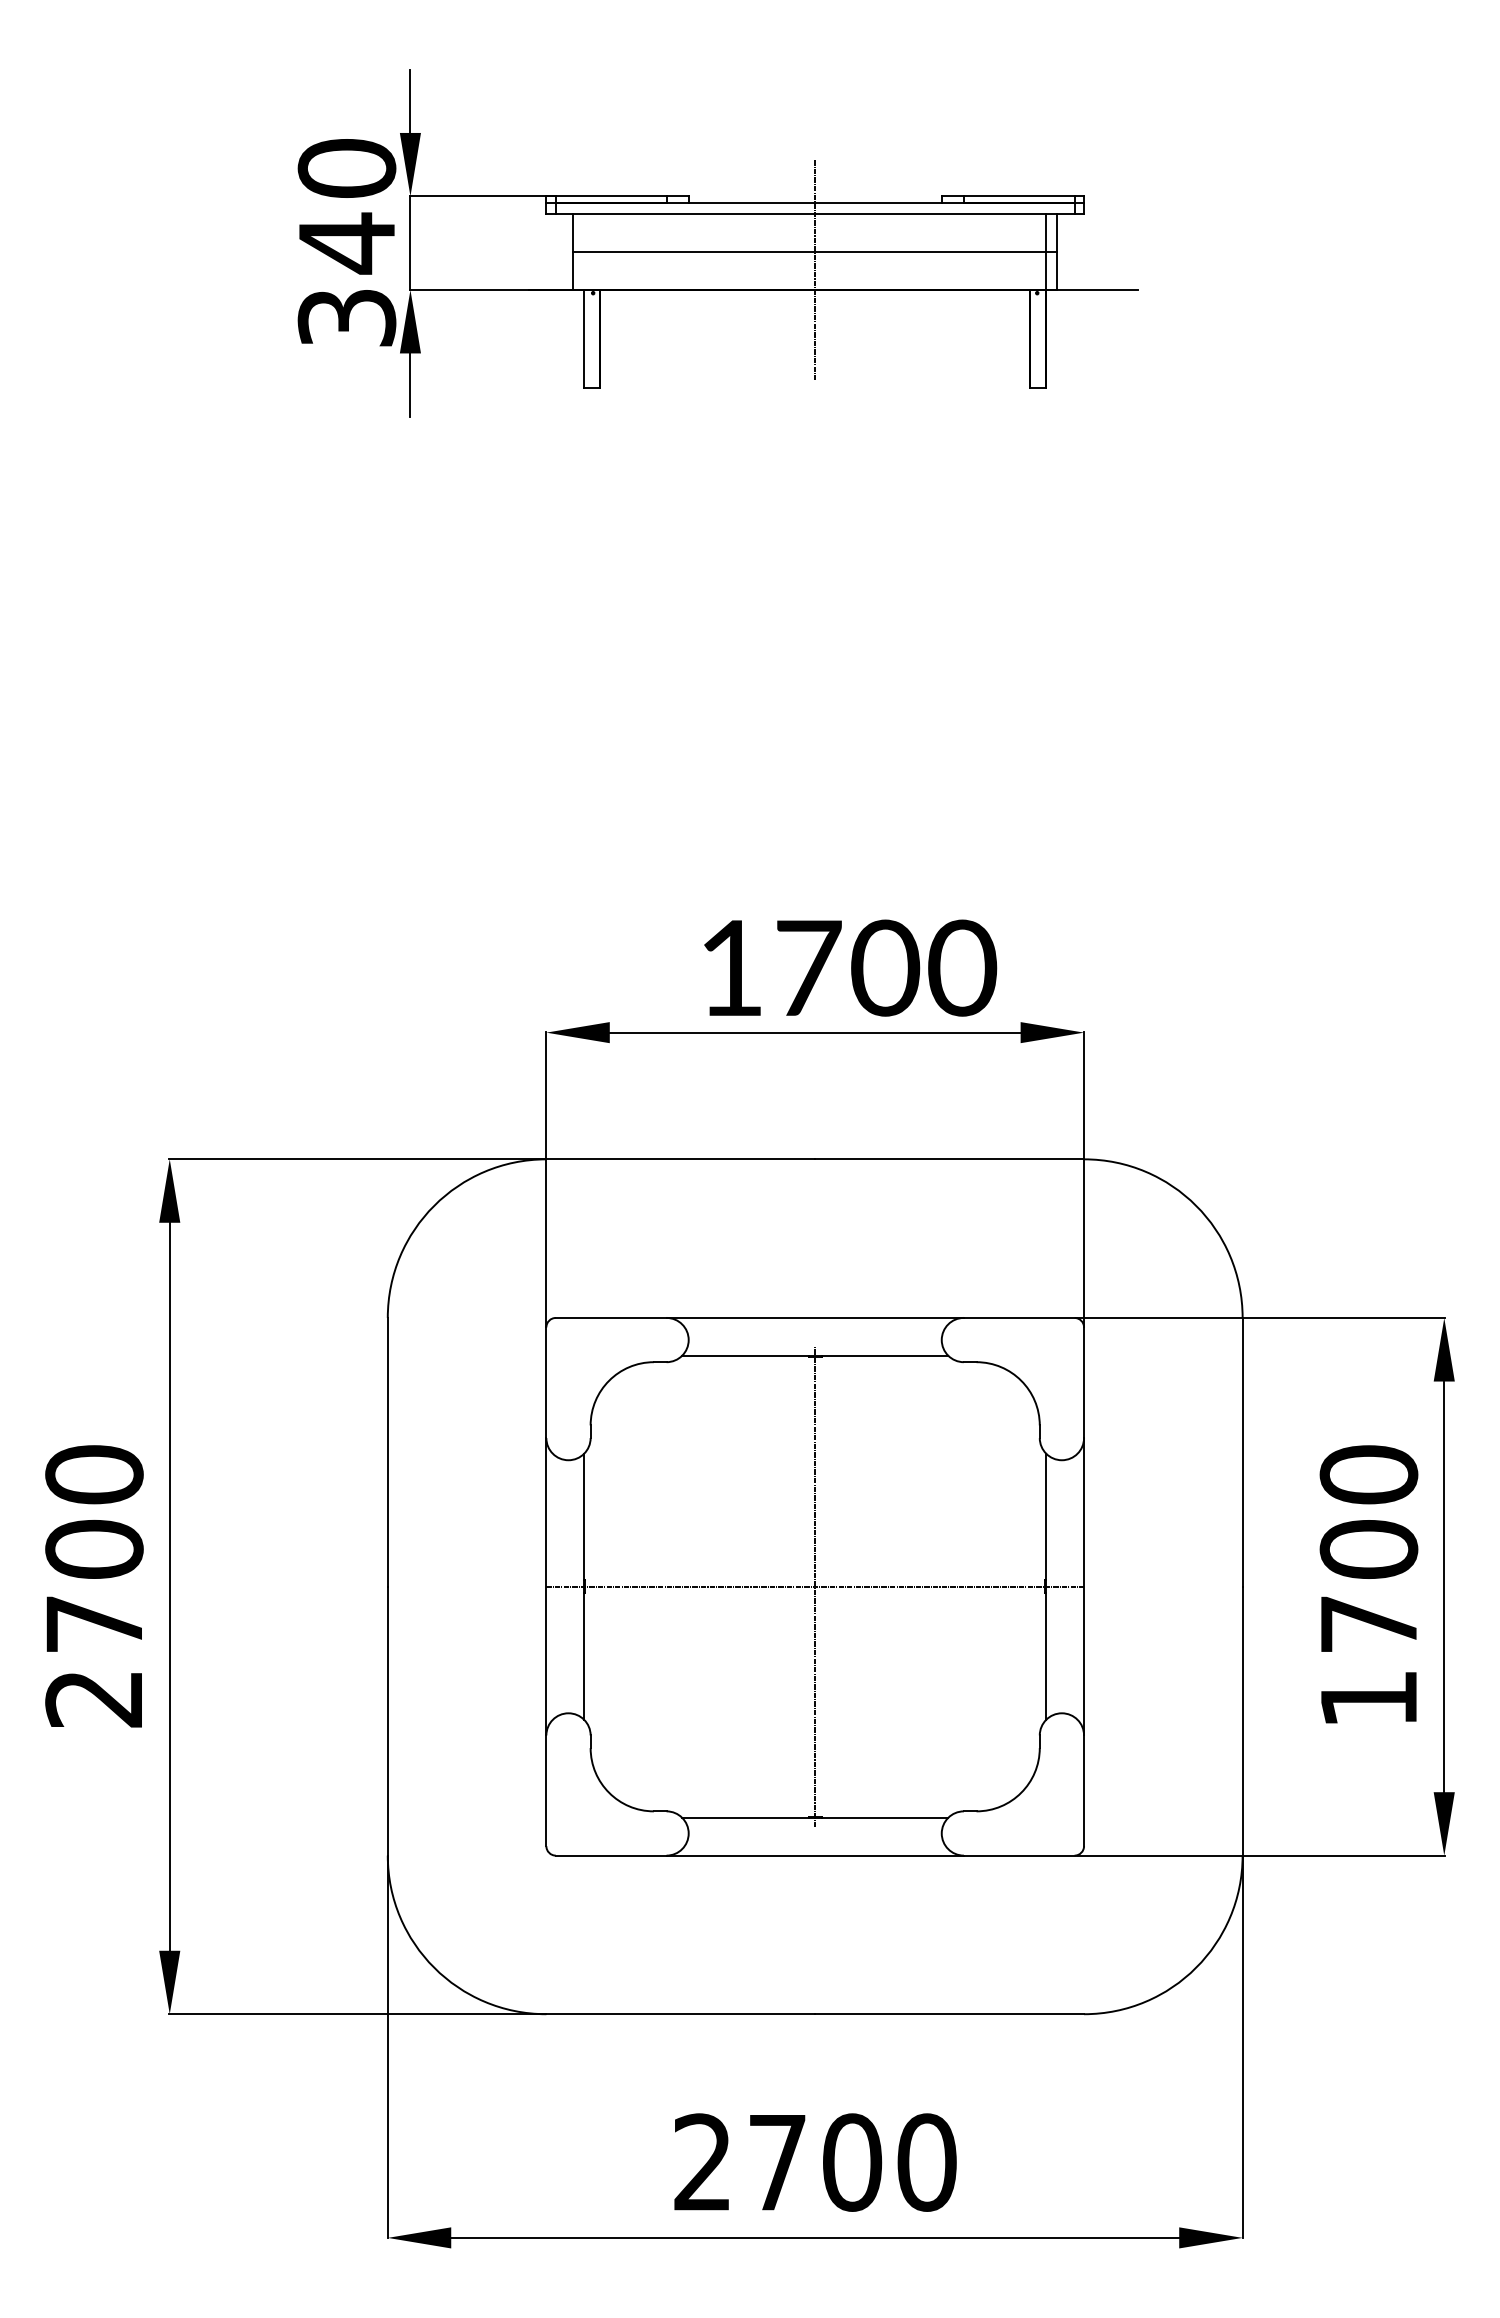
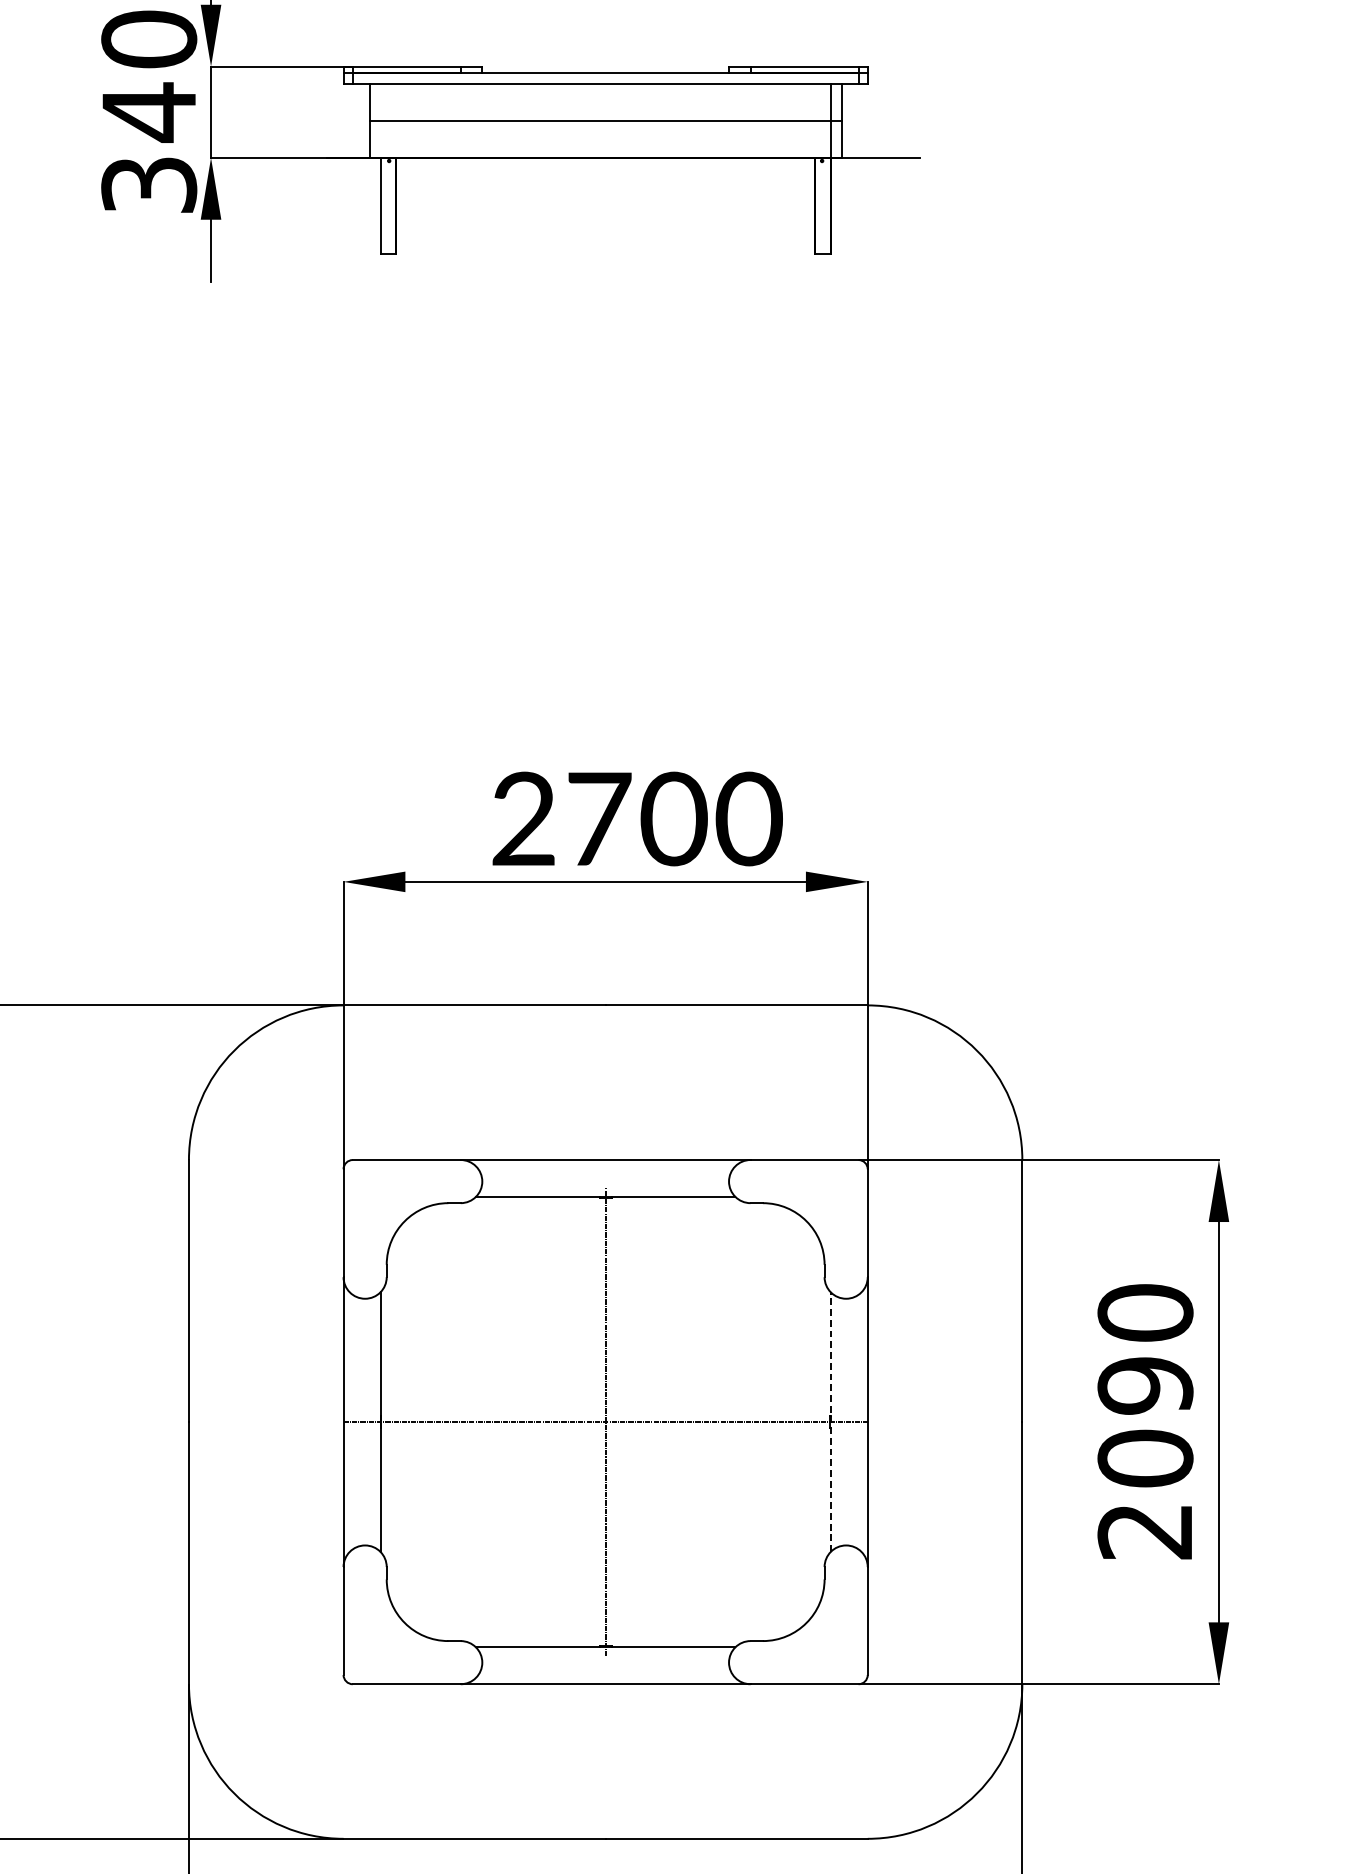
line: (815, 270) -> (605, 138), removed
text: (730, 967) -> (523, 818), 1700 -> 2700
line: (1046, 1586) -> (831, 1421), solid -> dashed
text: (1368, 1623) -> (1145, 1457), 1700 -> 2090

